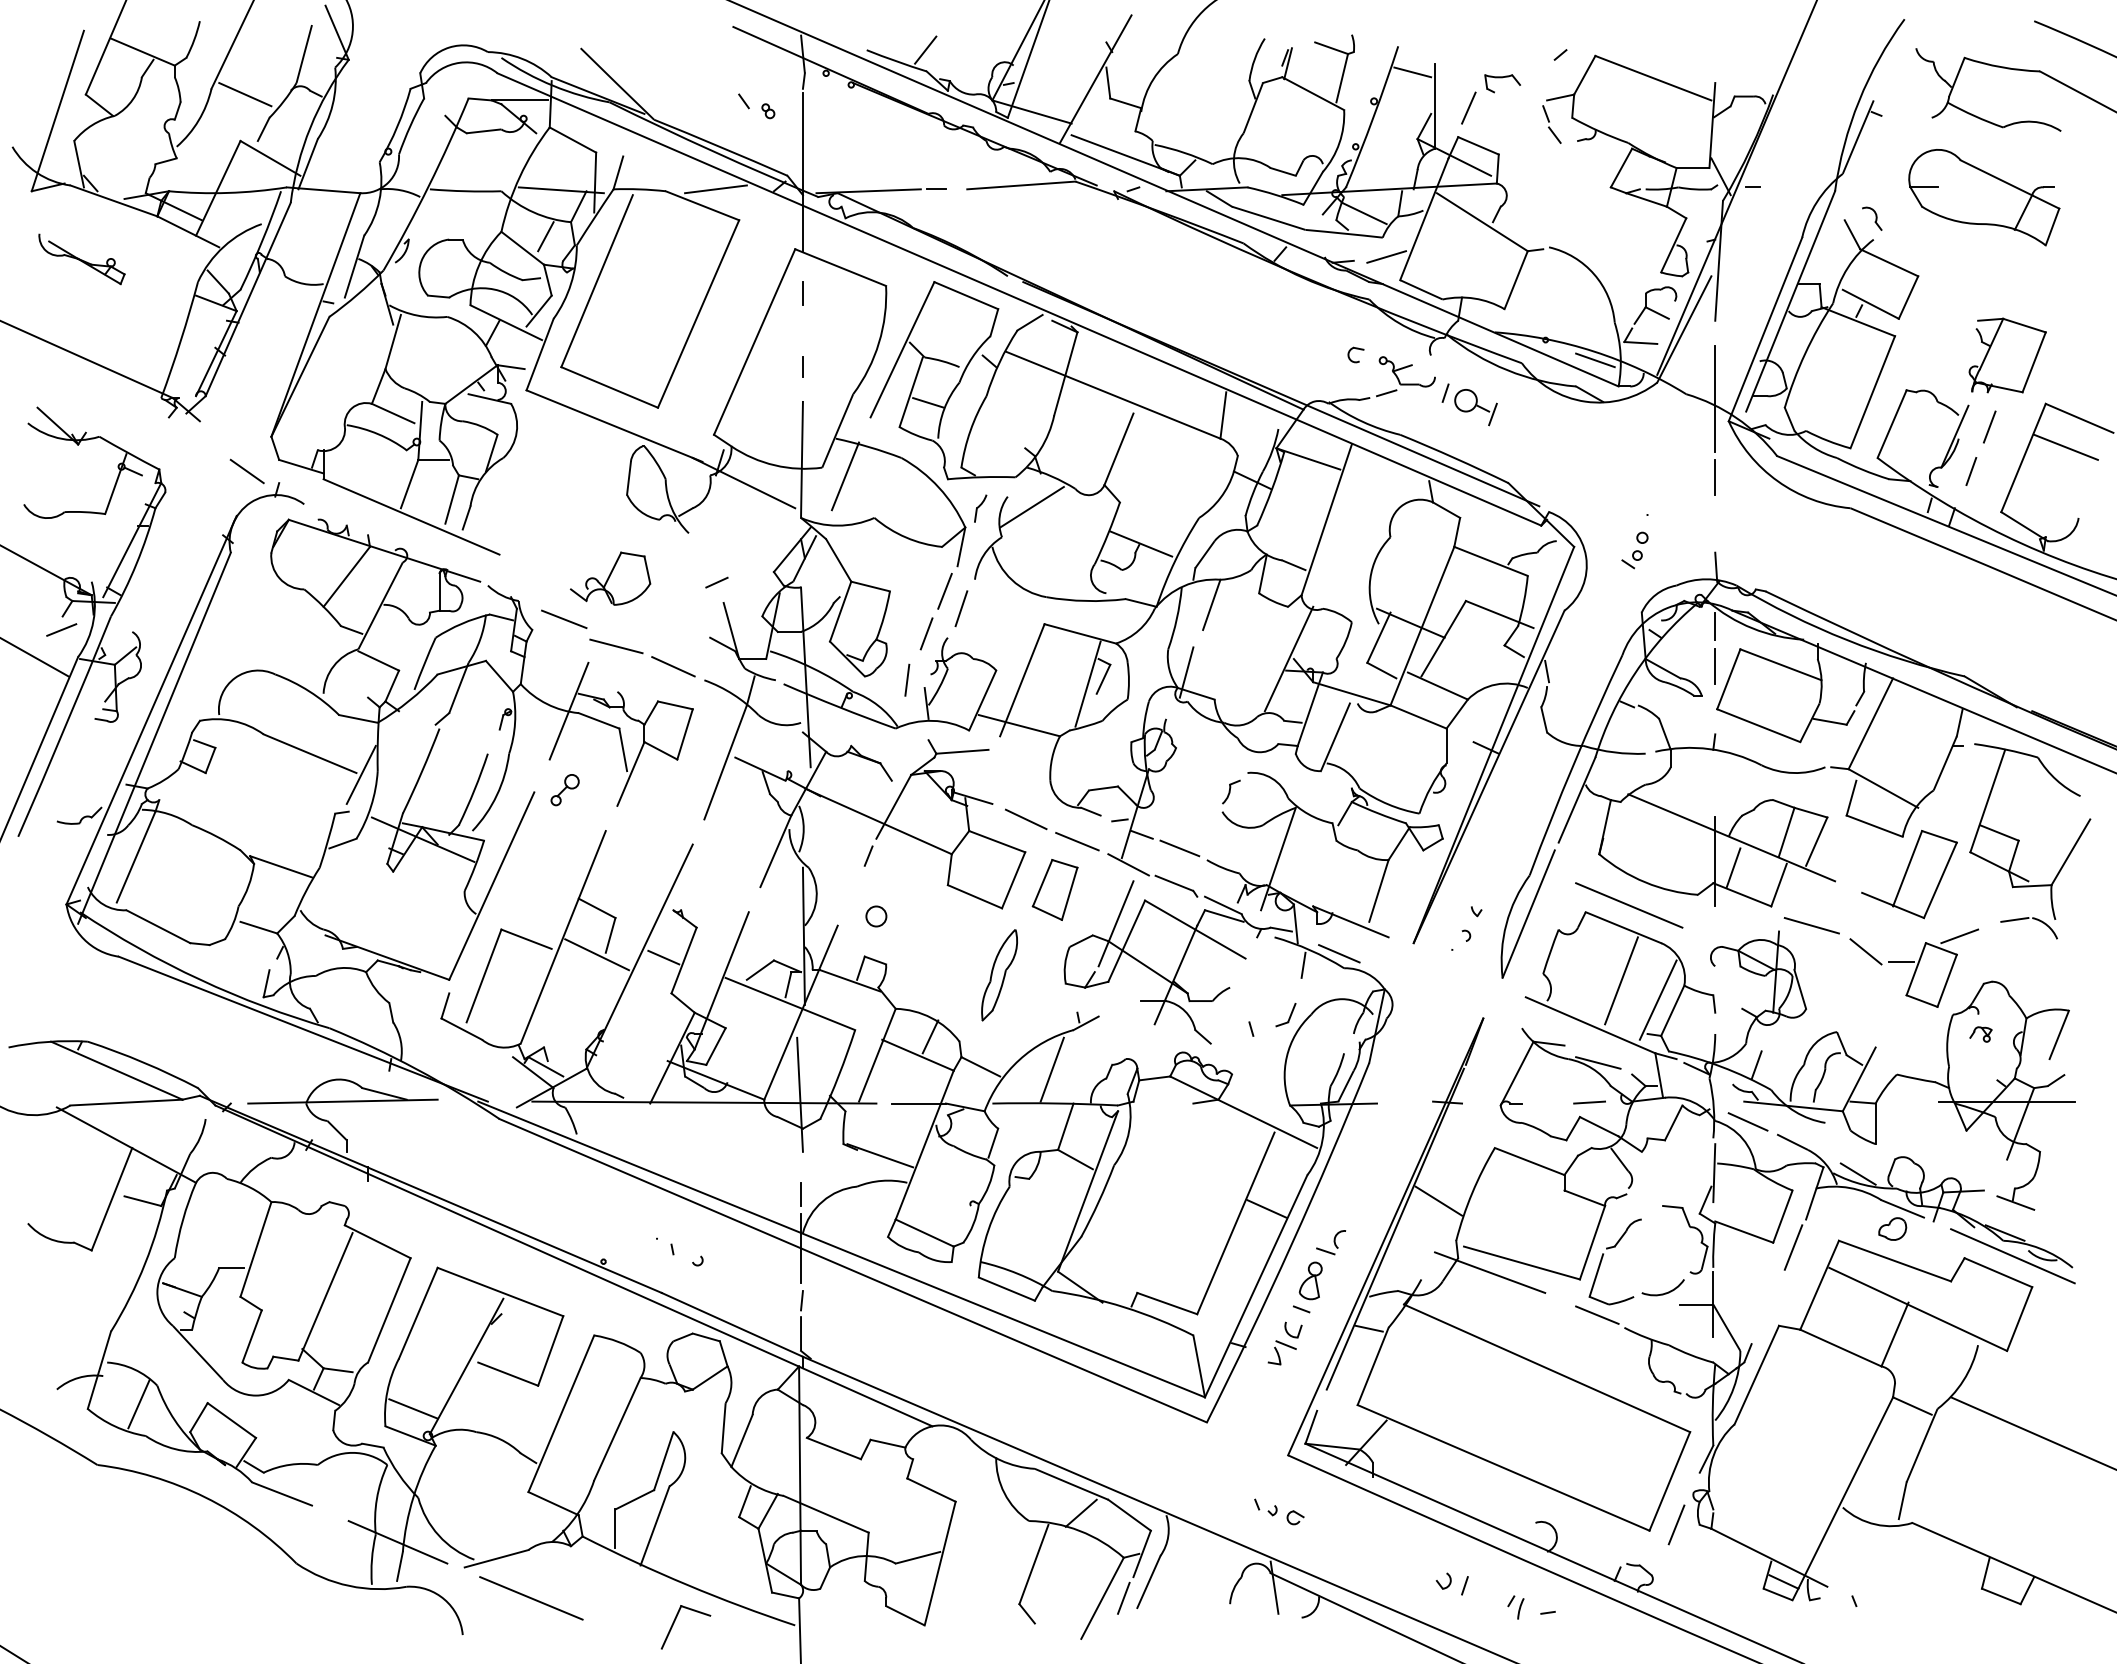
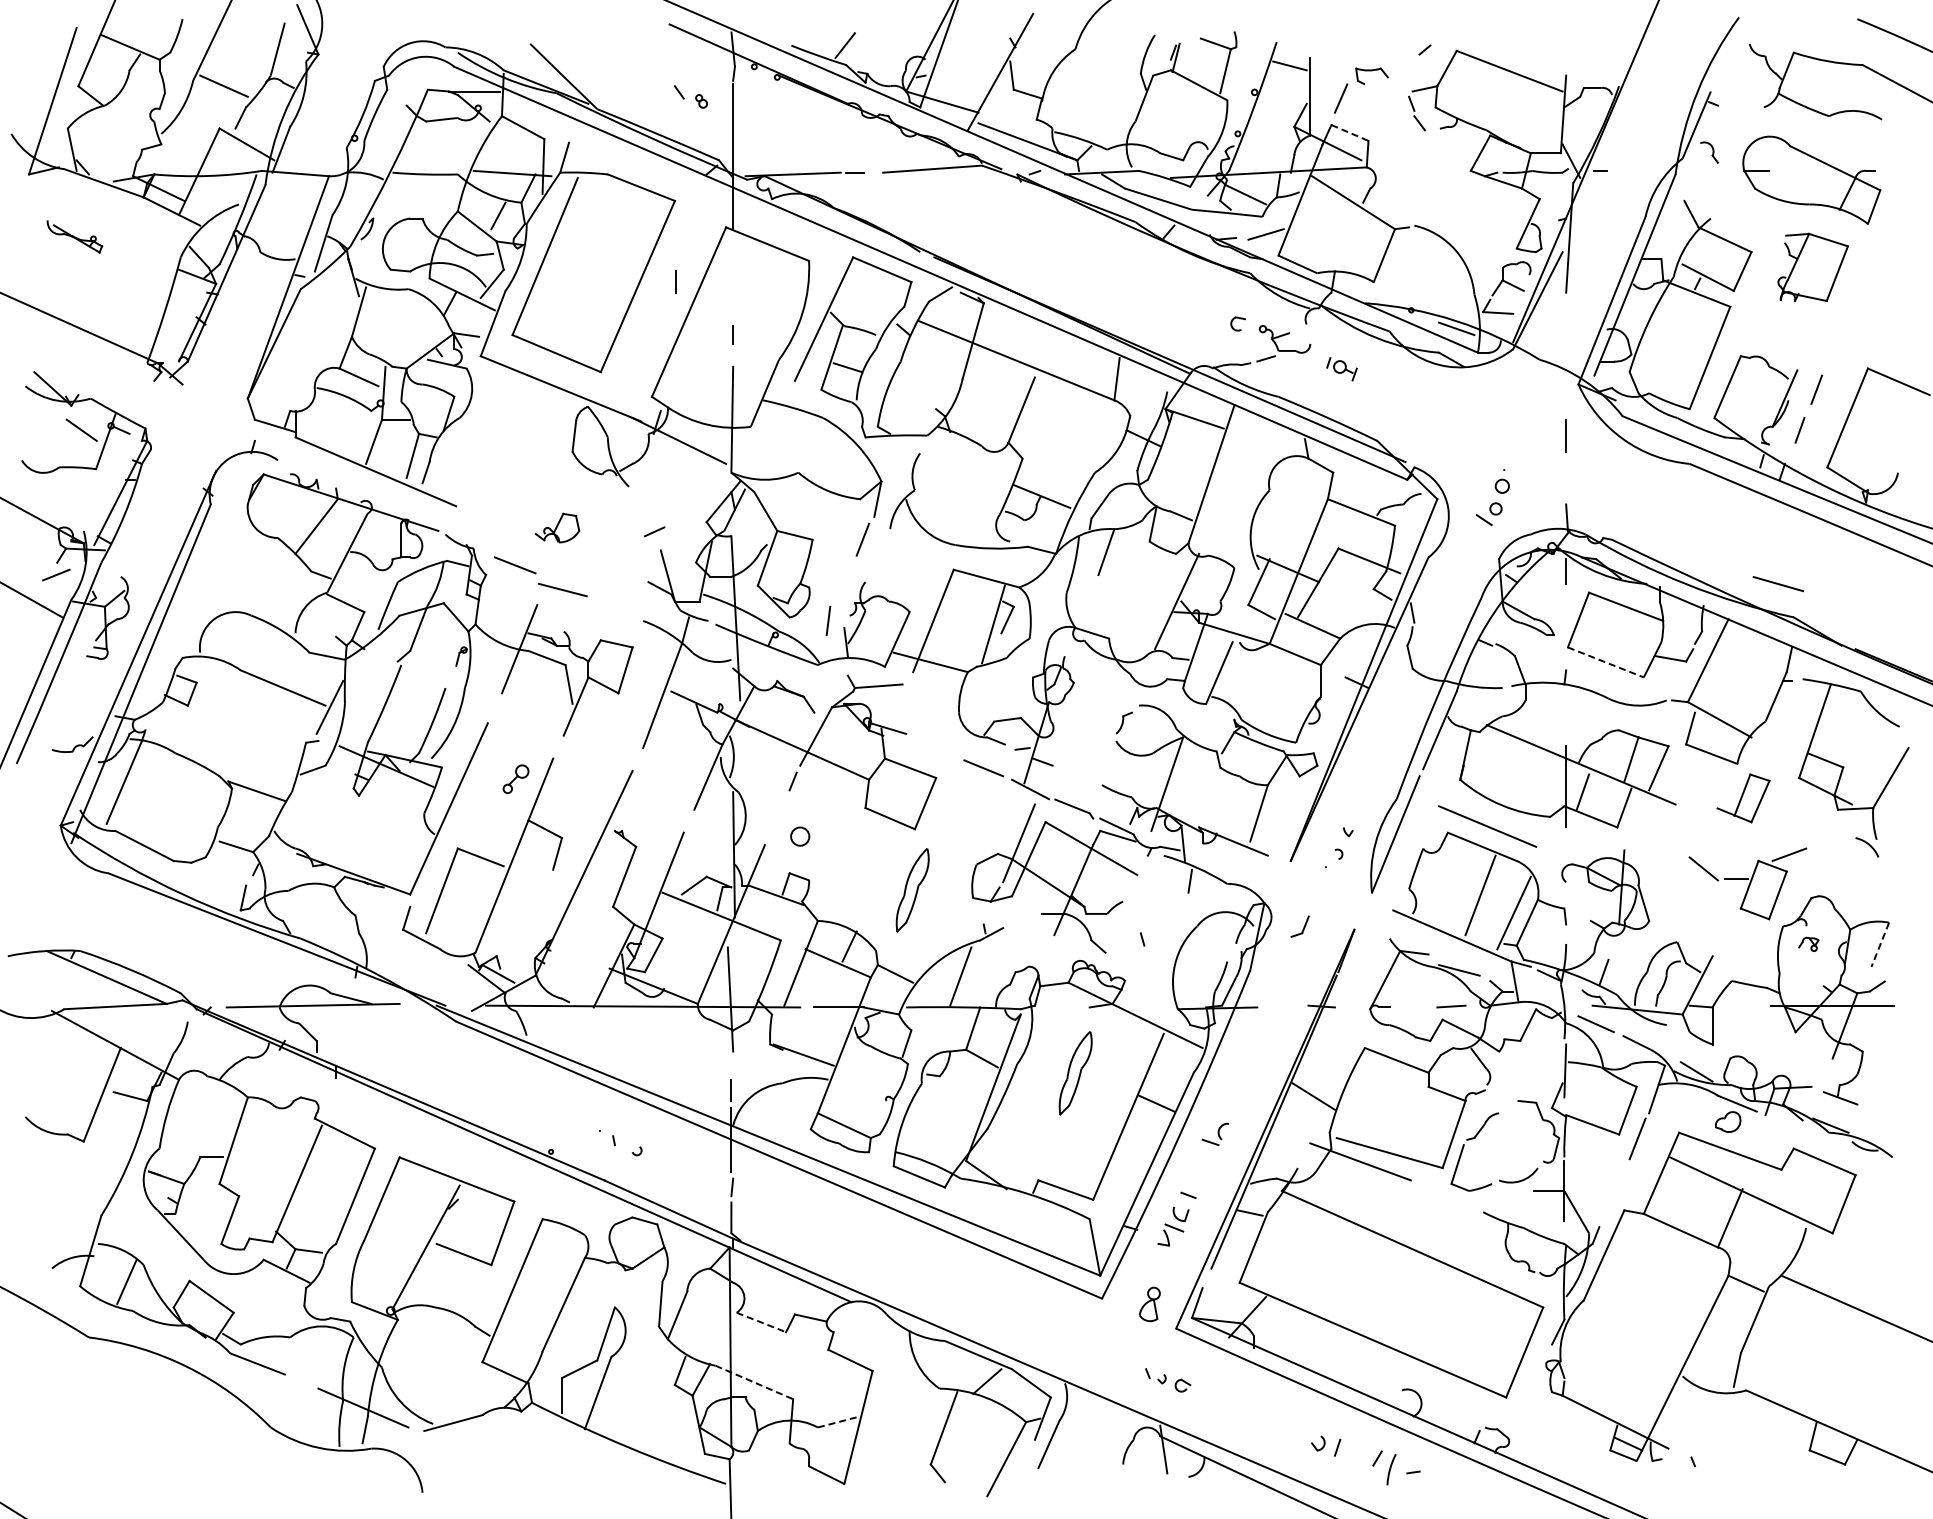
line: (1479, 146) -> (1350, 133), solid -> dashed
line: (715, 189) -> (653, 172), removed
part: (1872, 218) -> (1709, 152), moved
part: (81, 259) -> (74, 236), size x0.7
line: (802, 293) -> (675, 281), moved
part: (2006, 354) -> (1812, 266), moved
line: (1715, 398) -> (1566, 363), removed
part: (1469, 403) -> (1341, 368), size x0.6
line: (2066, 446) -> (1886, 407), removed
line: (246, 470) -> (81, 429), moved
line: (844, 476) -> (771, 434), removed
line: (1032, 506) -> (942, 462), removed
part: (980, 508) -> (895, 464), removed
part: (1634, 550) -> (1492, 502), size x1.4
part: (610, 577) -> (557, 527), size x0.6
line: (961, 608) -> (877, 555), removed
line: (925, 633) -> (845, 578), removed
line: (672, 666) -> (614, 608), removed
line: (1715, 666) -> (1566, 608), removed
line: (1186, 672) -> (1083, 613), removed
line: (1758, 725) -> (1605, 662), solid -> dashed
part: (564, 789) -> (515, 778), moved
line: (1025, 818) -> (936, 747), removed
line: (1178, 848) -> (1076, 774), removed
part: (1909, 874) -> (1743, 798), size x0.6
part: (1055, 890) -> (963, 812), removed
line: (2014, 919) -> (1839, 839), removed
line: (1811, 926) -> (1778, 584), moved
line: (1338, 953) -> (1222, 870), removed
line: (597, 954) -> (545, 871), removed
line: (663, 957) -> (605, 874), removed
part: (1285, 1014) -> (1299, 926), moved
line: (2059, 1034) -> (1880, 944), solid -> dashed
part: (1177, 1175) -> (1075, 1073), added
line: (2012, 1255) -> (1837, 1146), removed
part: (1310, 1279) -> (1149, 1303), moved
line: (1597, 1314) -> (1458, 1200), removed
line: (413, 1409) -> (377, 1286), removed
line: (833, 1448) -> (761, 1322), solid -> dashed
line: (826, 1514) -> (754, 1382), solid -> dashed
line: (1676, 1524) -> (1530, 1391), removed
line: (918, 1558) -> (838, 1422), solid -> dashed
line: (530, 1597) -> (484, 1458), removed
line: (1123, 1598) -> (1025, 1459), removed
part: (1515, 1607) -> (1383, 1467), size x1.6
part: (675, 1622) -> (616, 1481), removed

